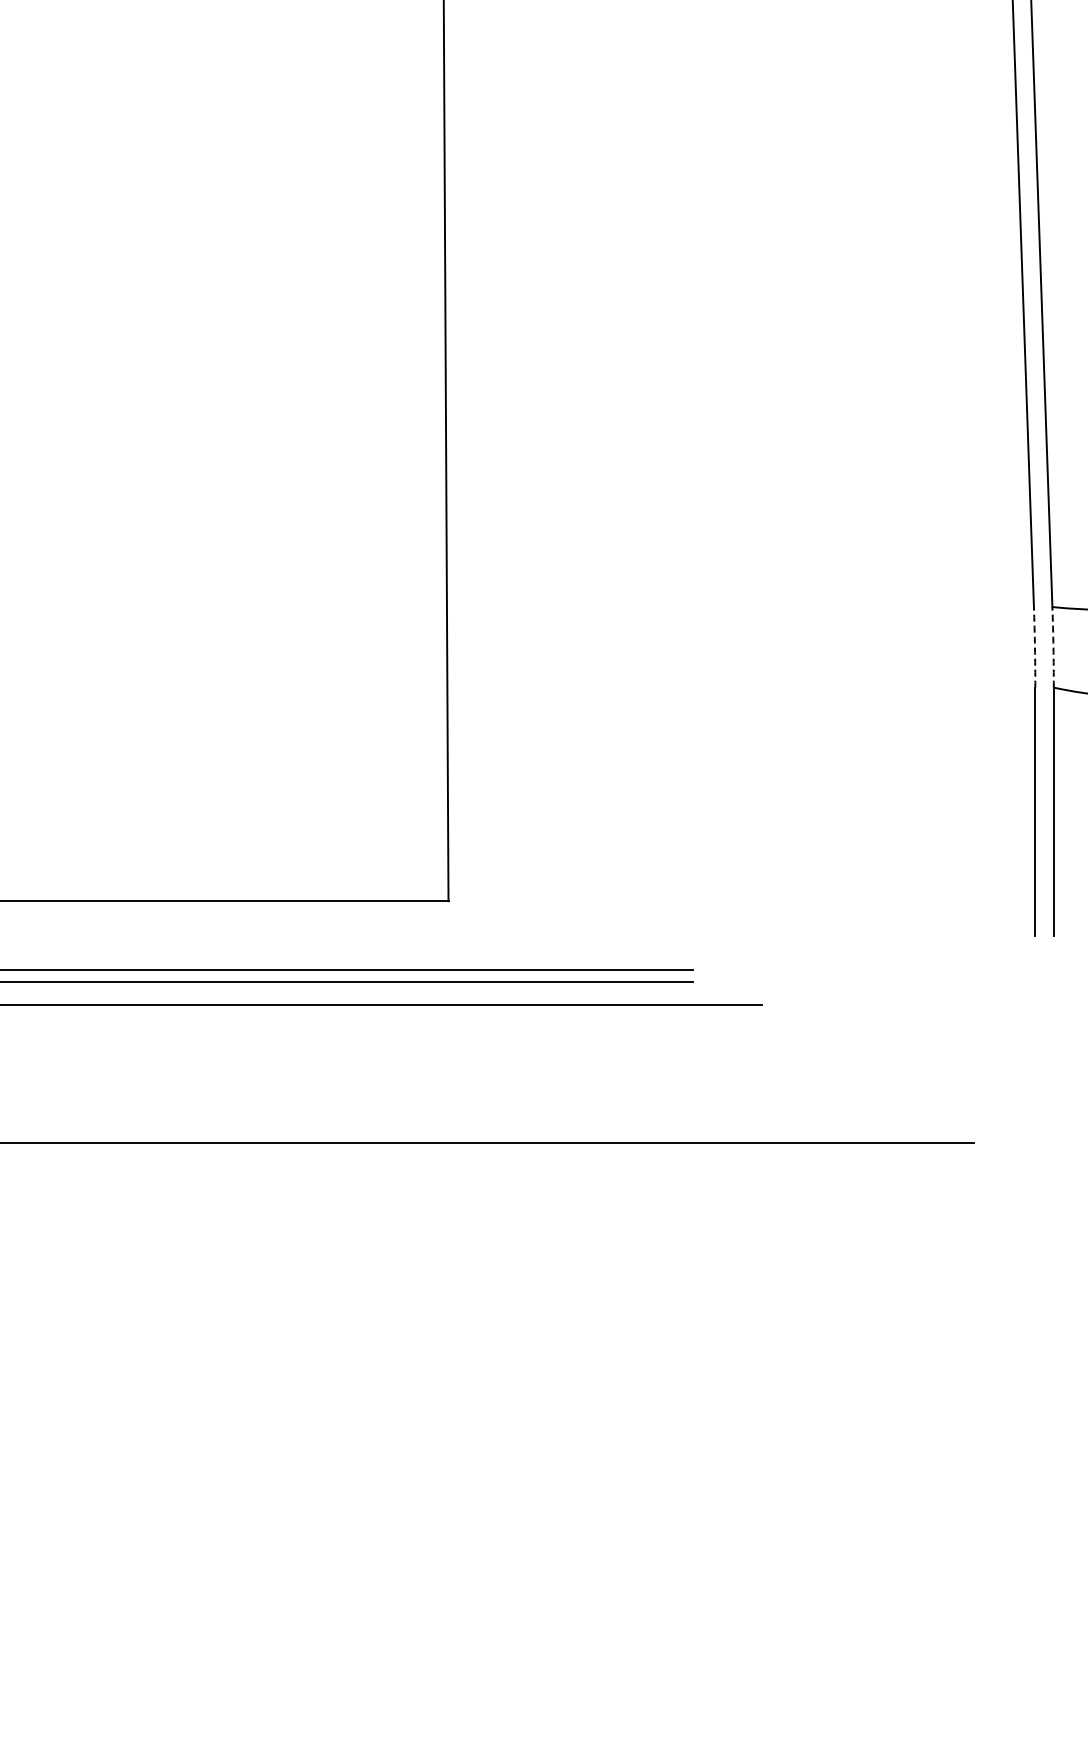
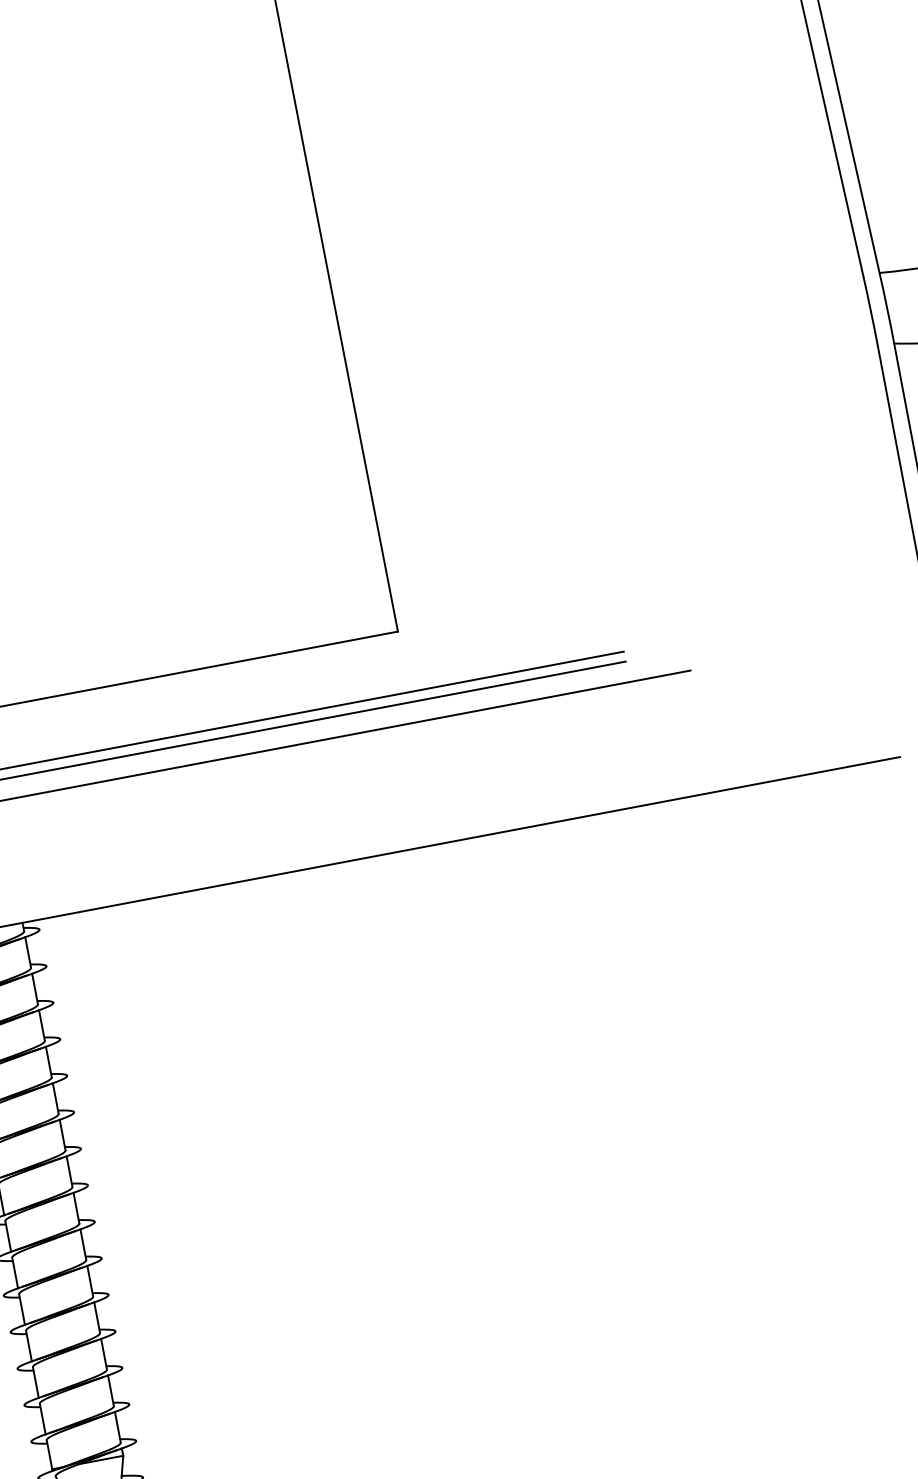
arc: (1034, 647) -> (870, 311), dashed -> solid
arc: (1053, 647) -> (887, 308), dashed -> solid

